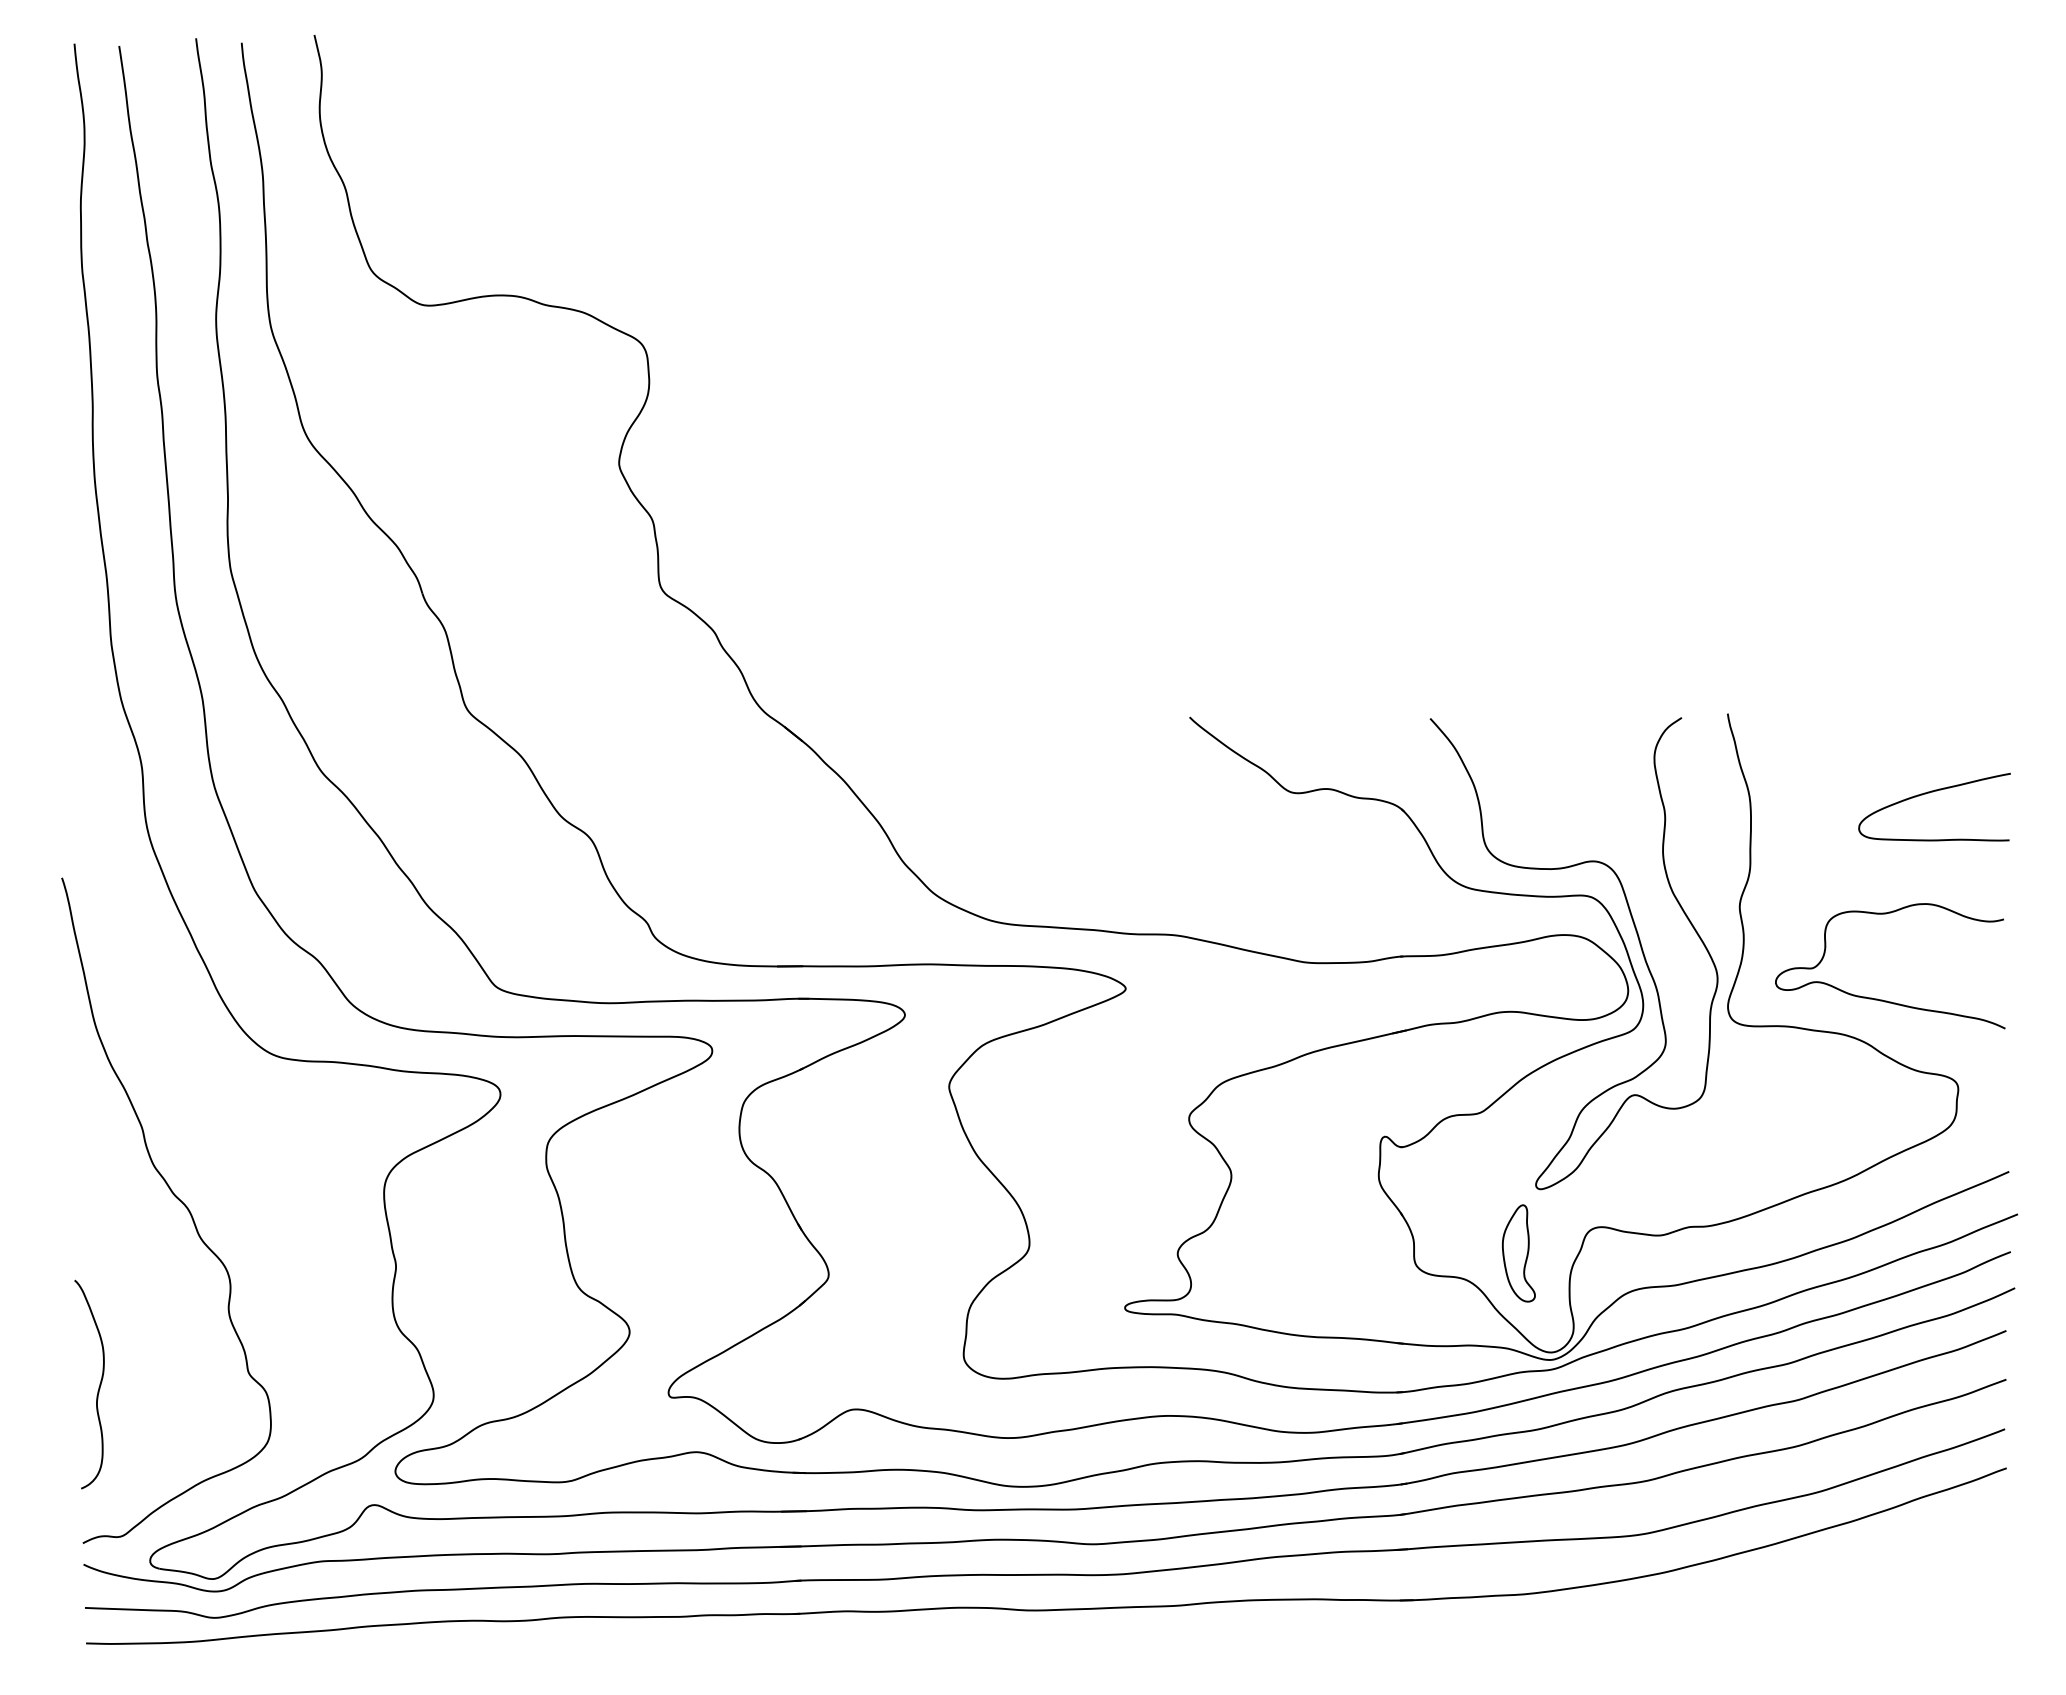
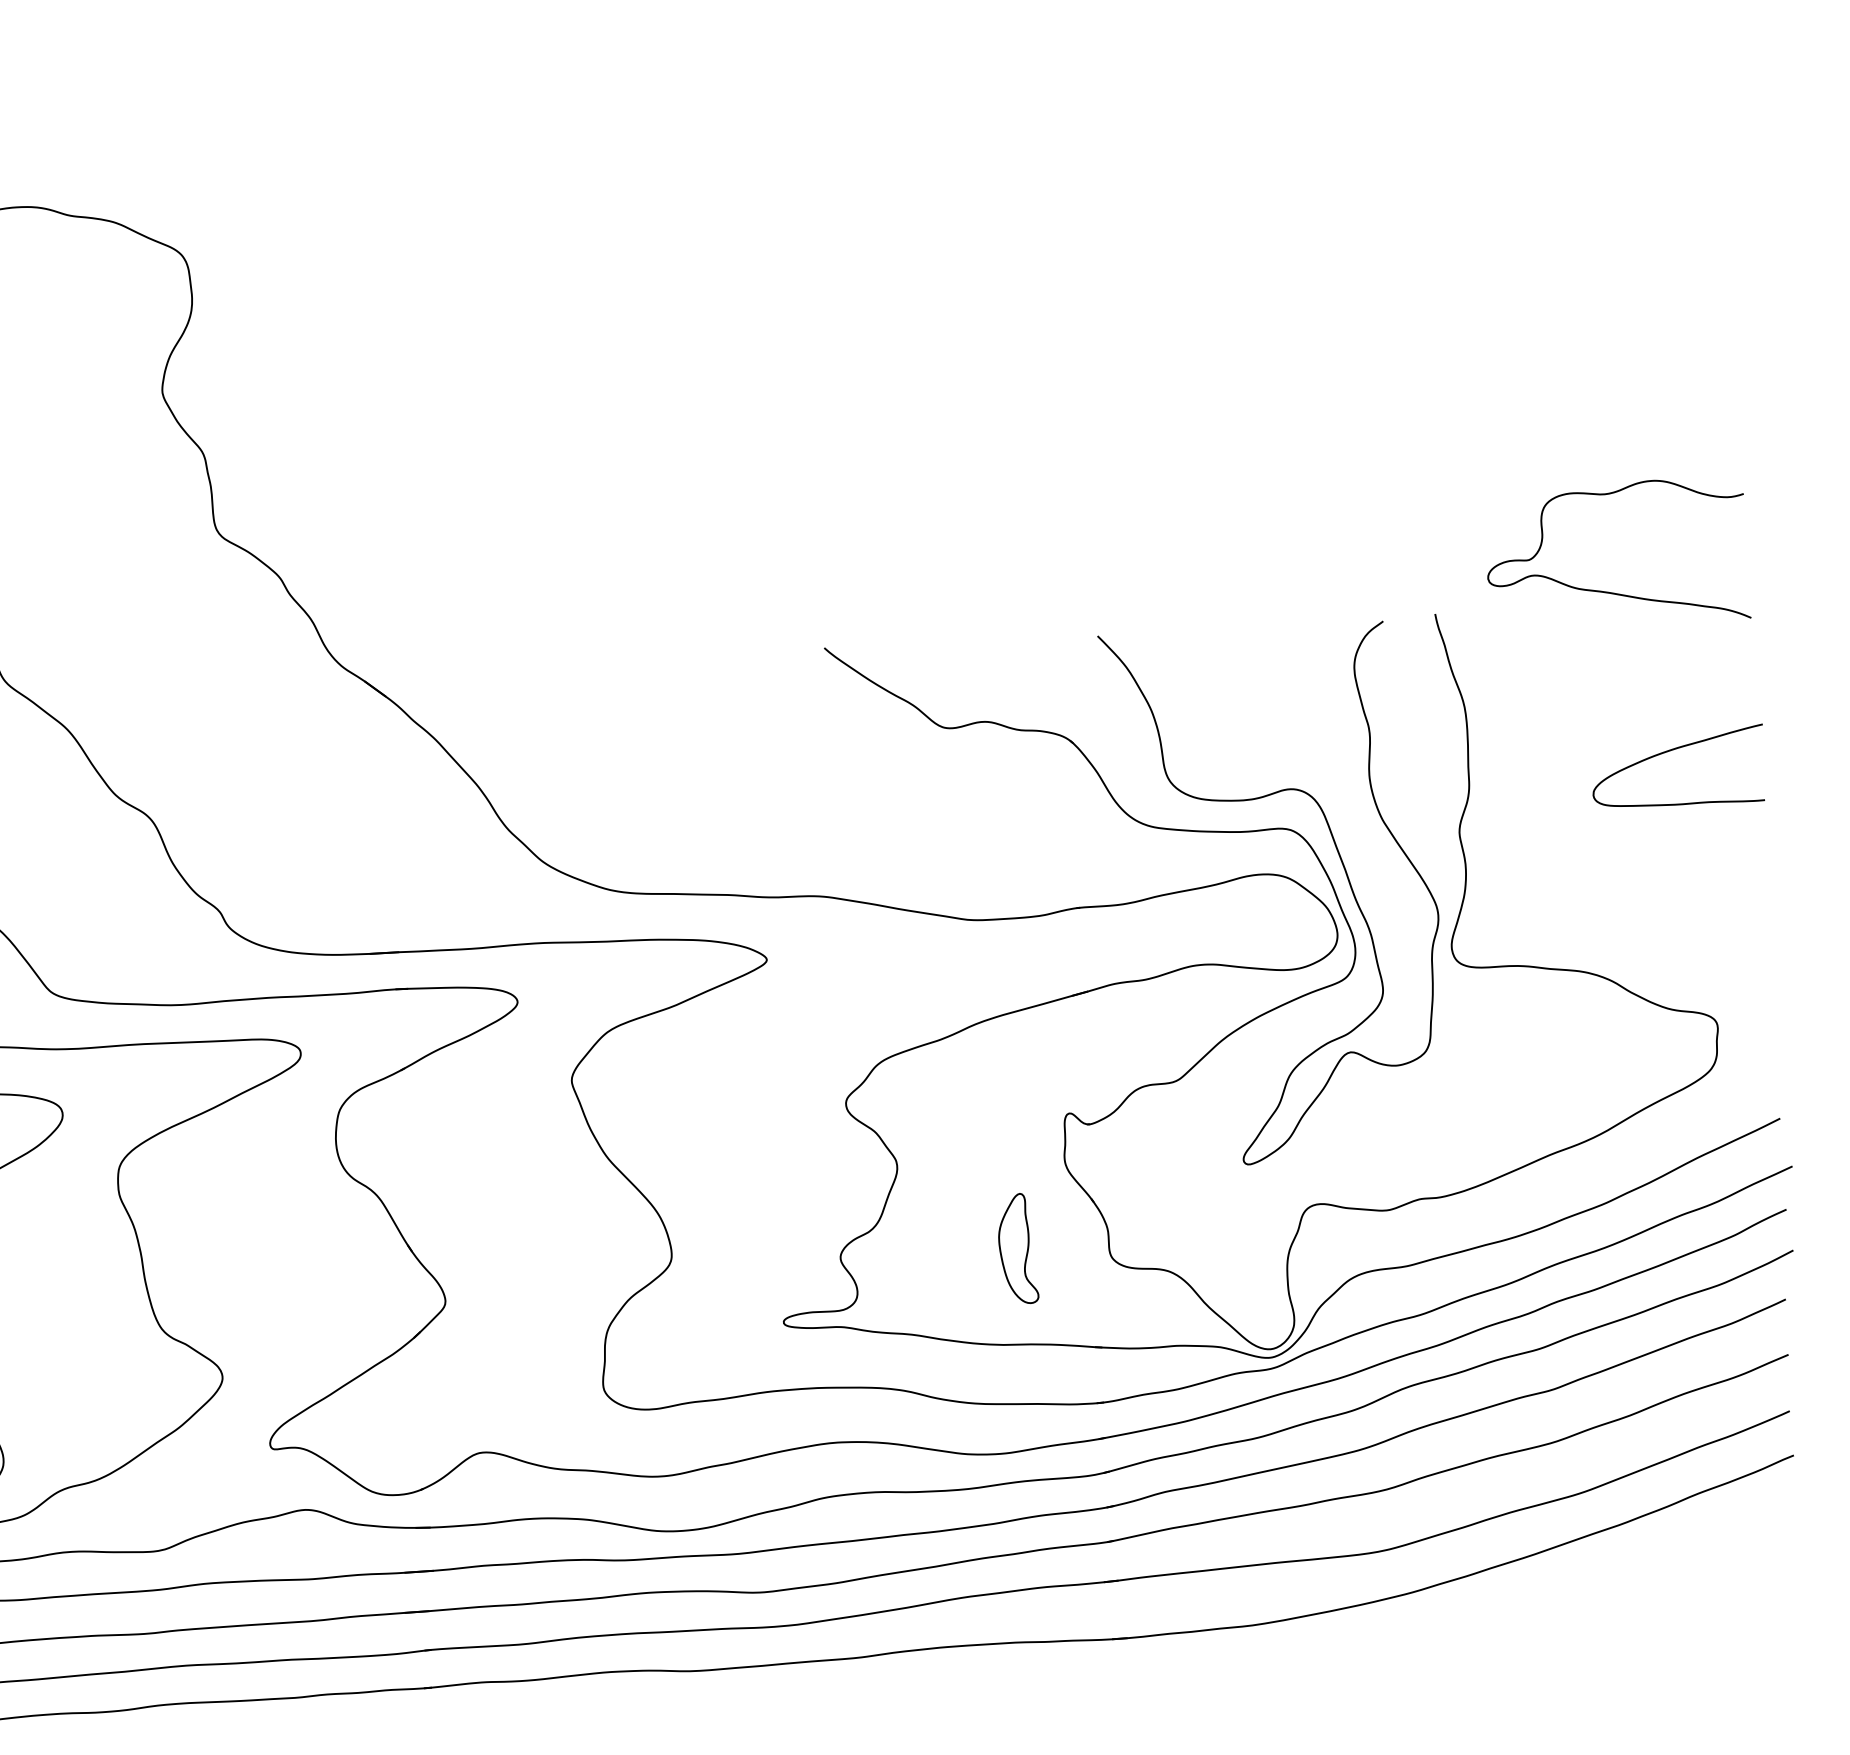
curve: (1929, 793) -> (1671, 751), moved
curve: (1882, 999) -> (1610, 591), moved
part: (1518, 1253) -> (1017, 1248), moved

